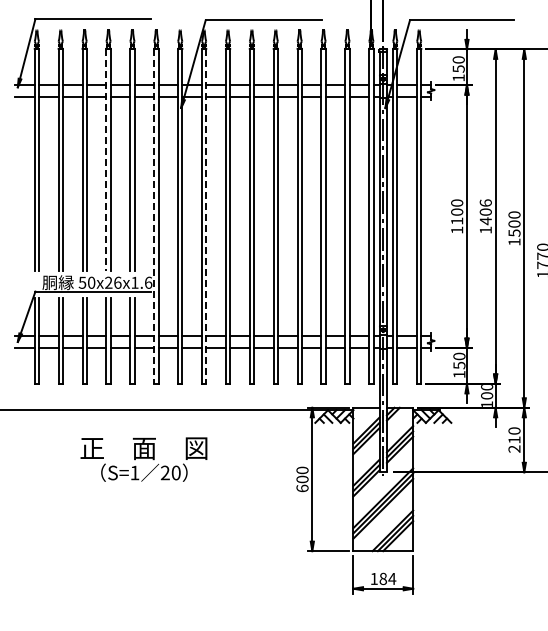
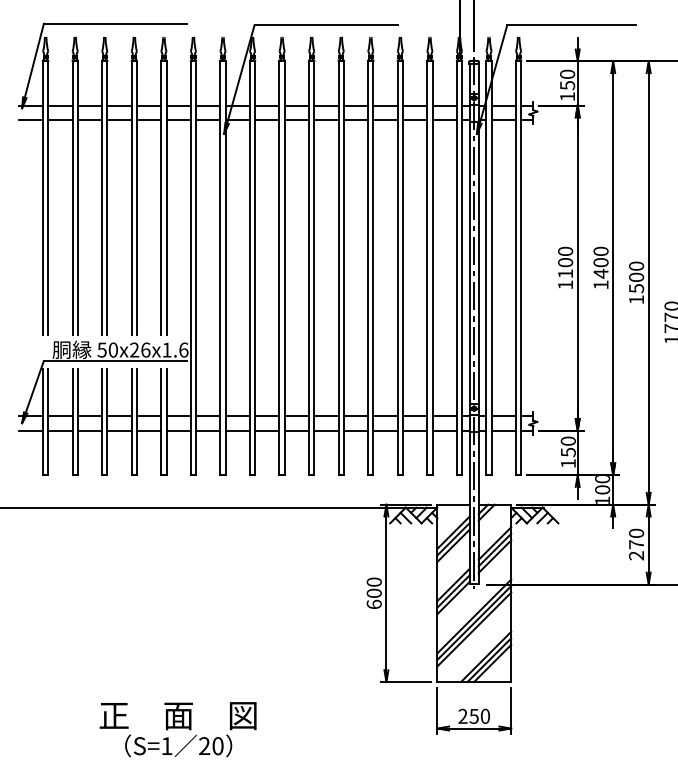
line: (106, 160) -> (131, 198), dashed -> solid
text: (485, 202) -> (600, 250), 1406 -> 1400
line: (154, 216) -> (191, 268), dashed -> solid
line: (206, 216) -> (255, 268), dashed -> solid
text: (514, 439) -> (636, 543), 210 -> 270
text: (143, 459) -> (177, 729), moved
text: (383, 578) -> (474, 715), 184 -> 250

